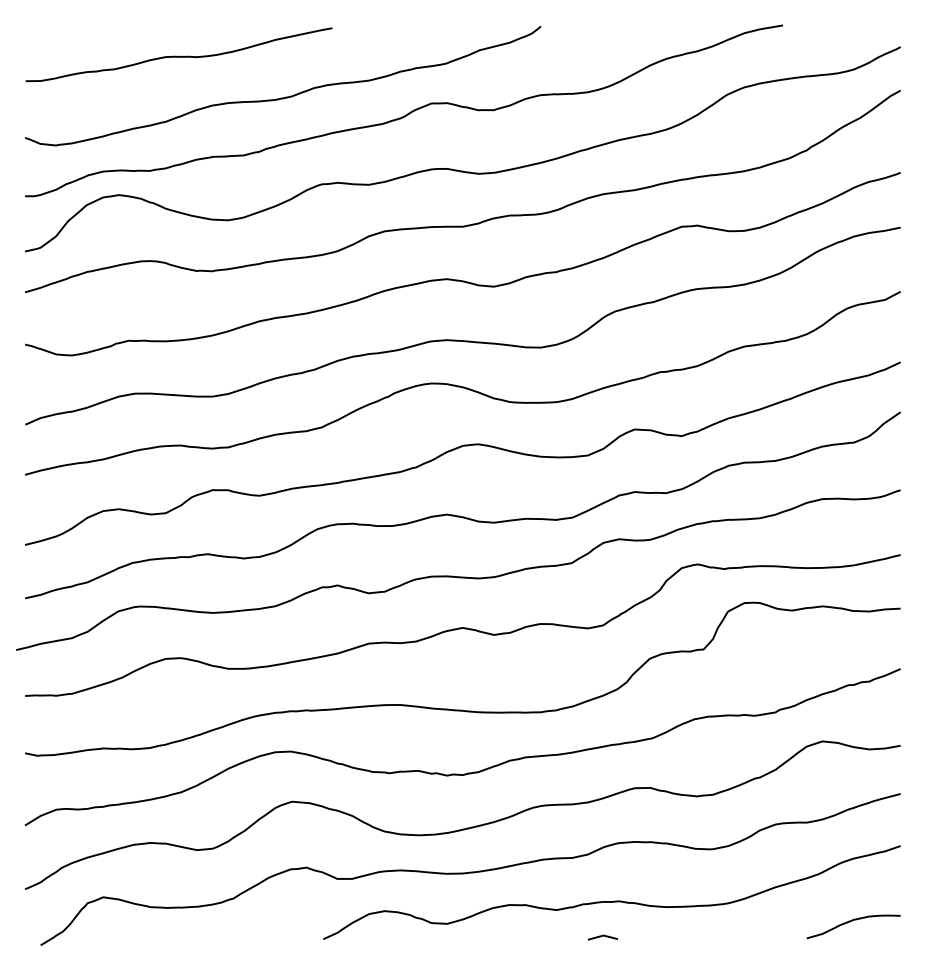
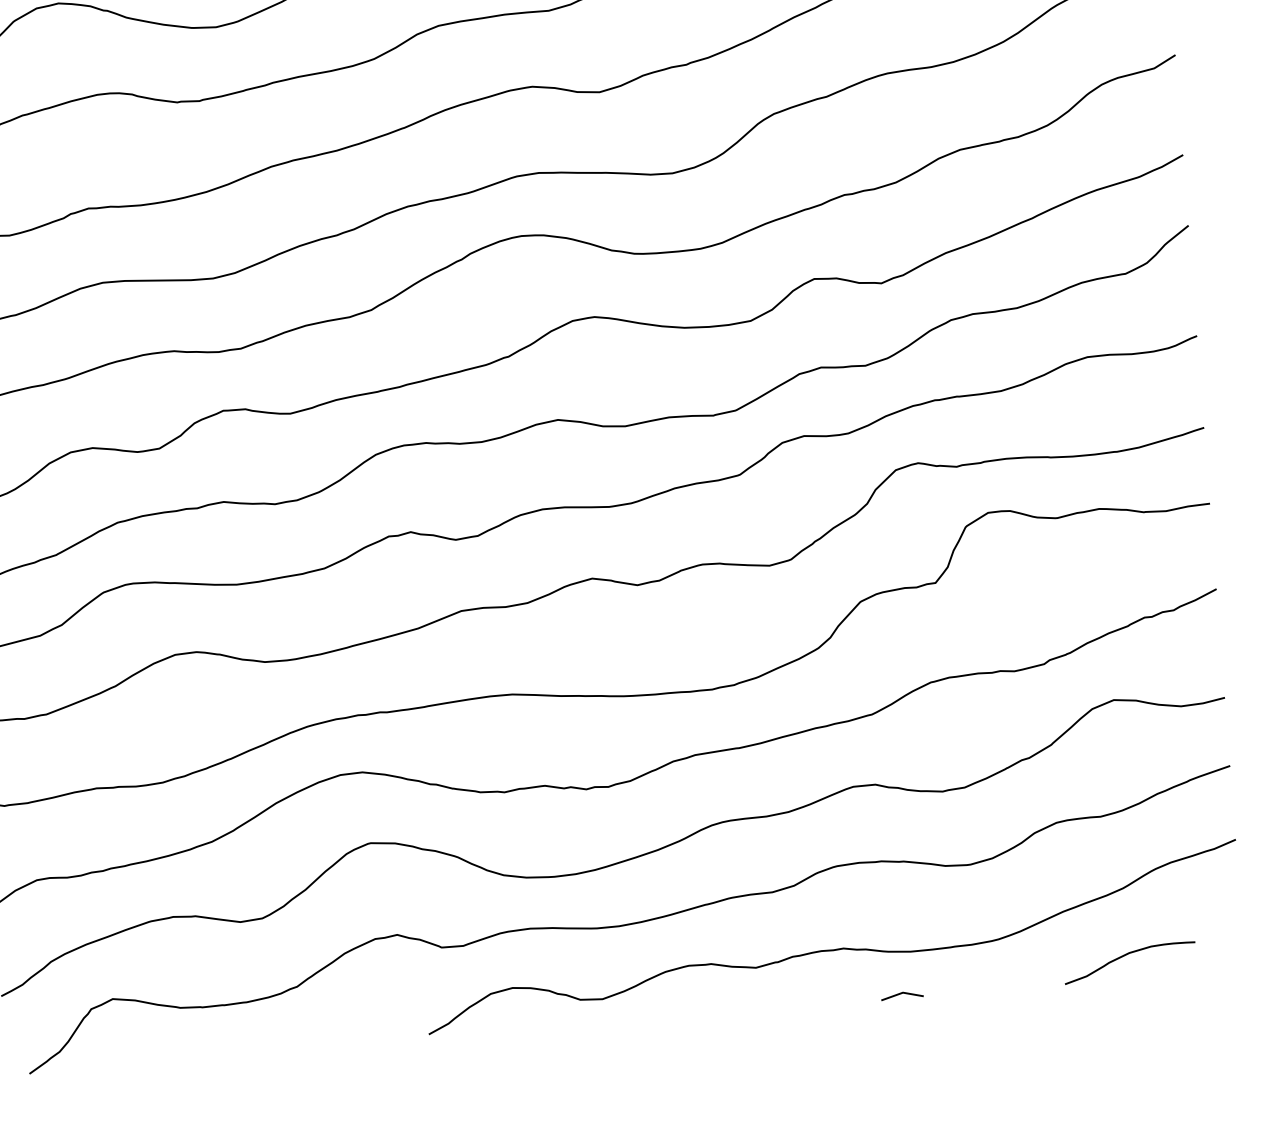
curve: (850, 922) -> (1125, 957), moved
line: (602, 936) -> (901, 994), moved

